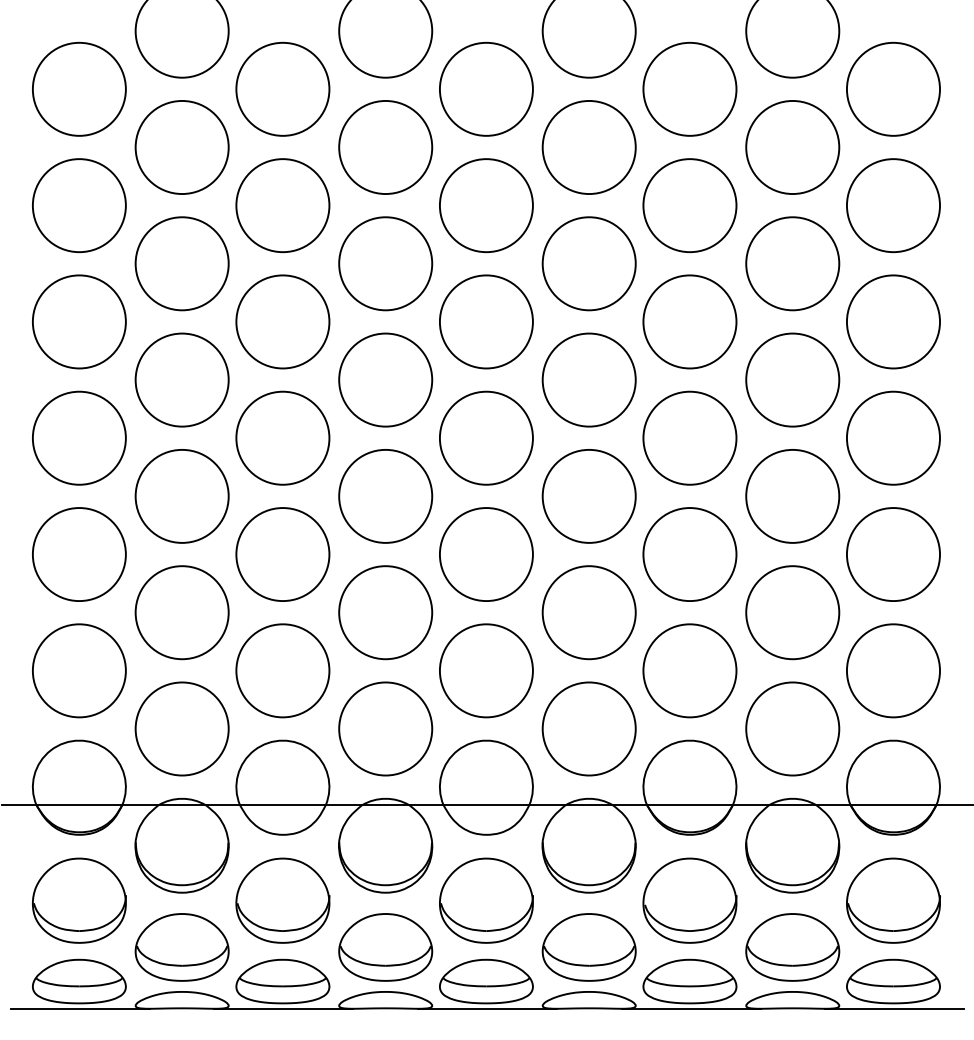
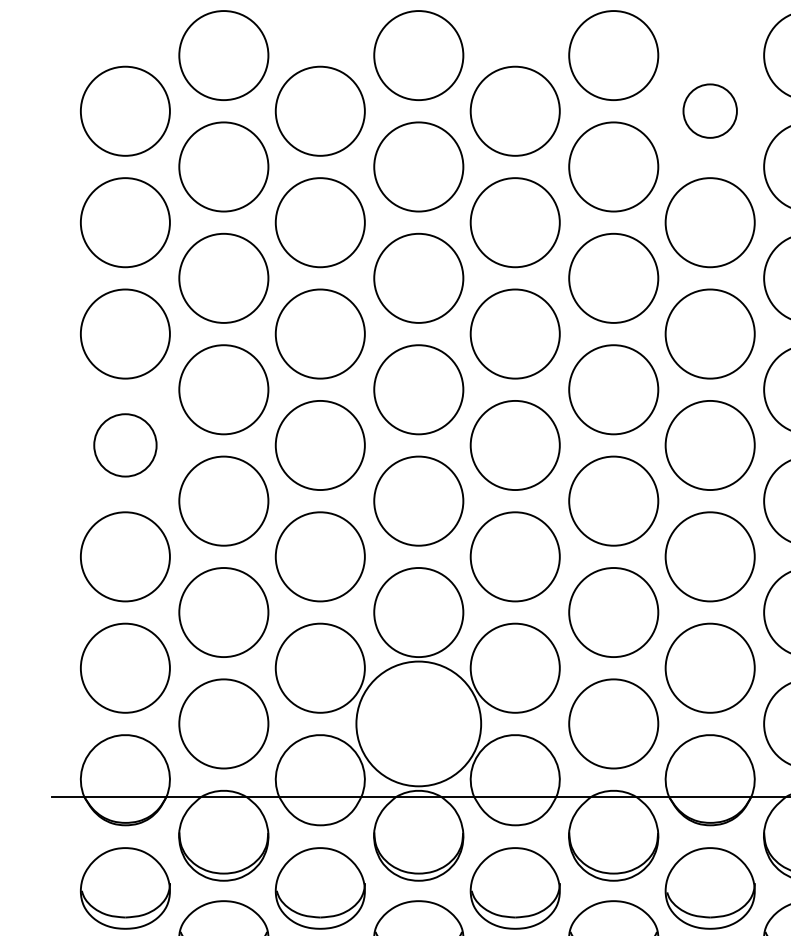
circle: (689, 88) -> (709, 110), size x0.6
circle: (79, 437) -> (125, 444), size x0.7
circle: (385, 728) -> (418, 723), size x1.4

